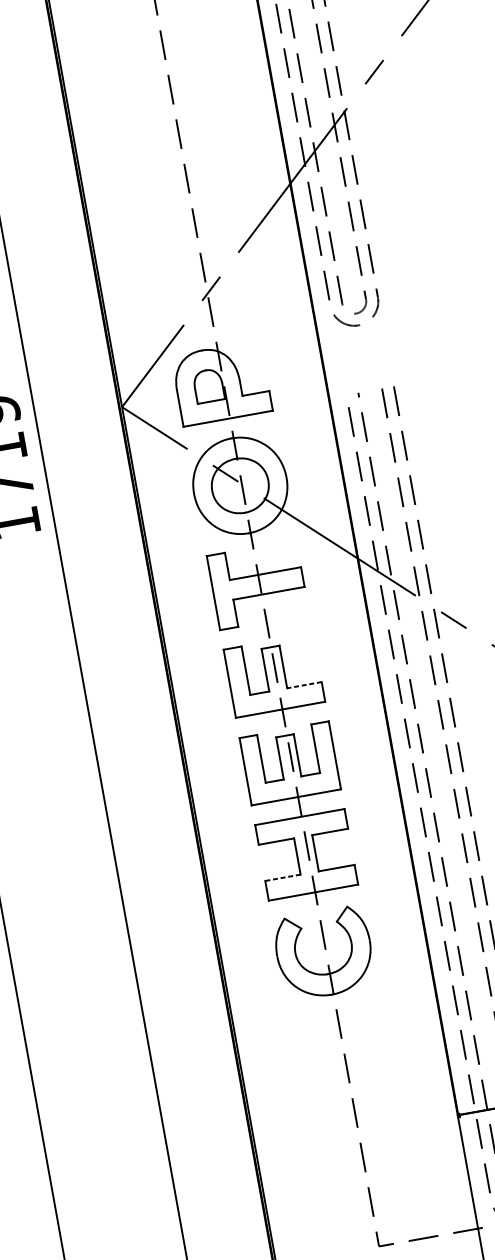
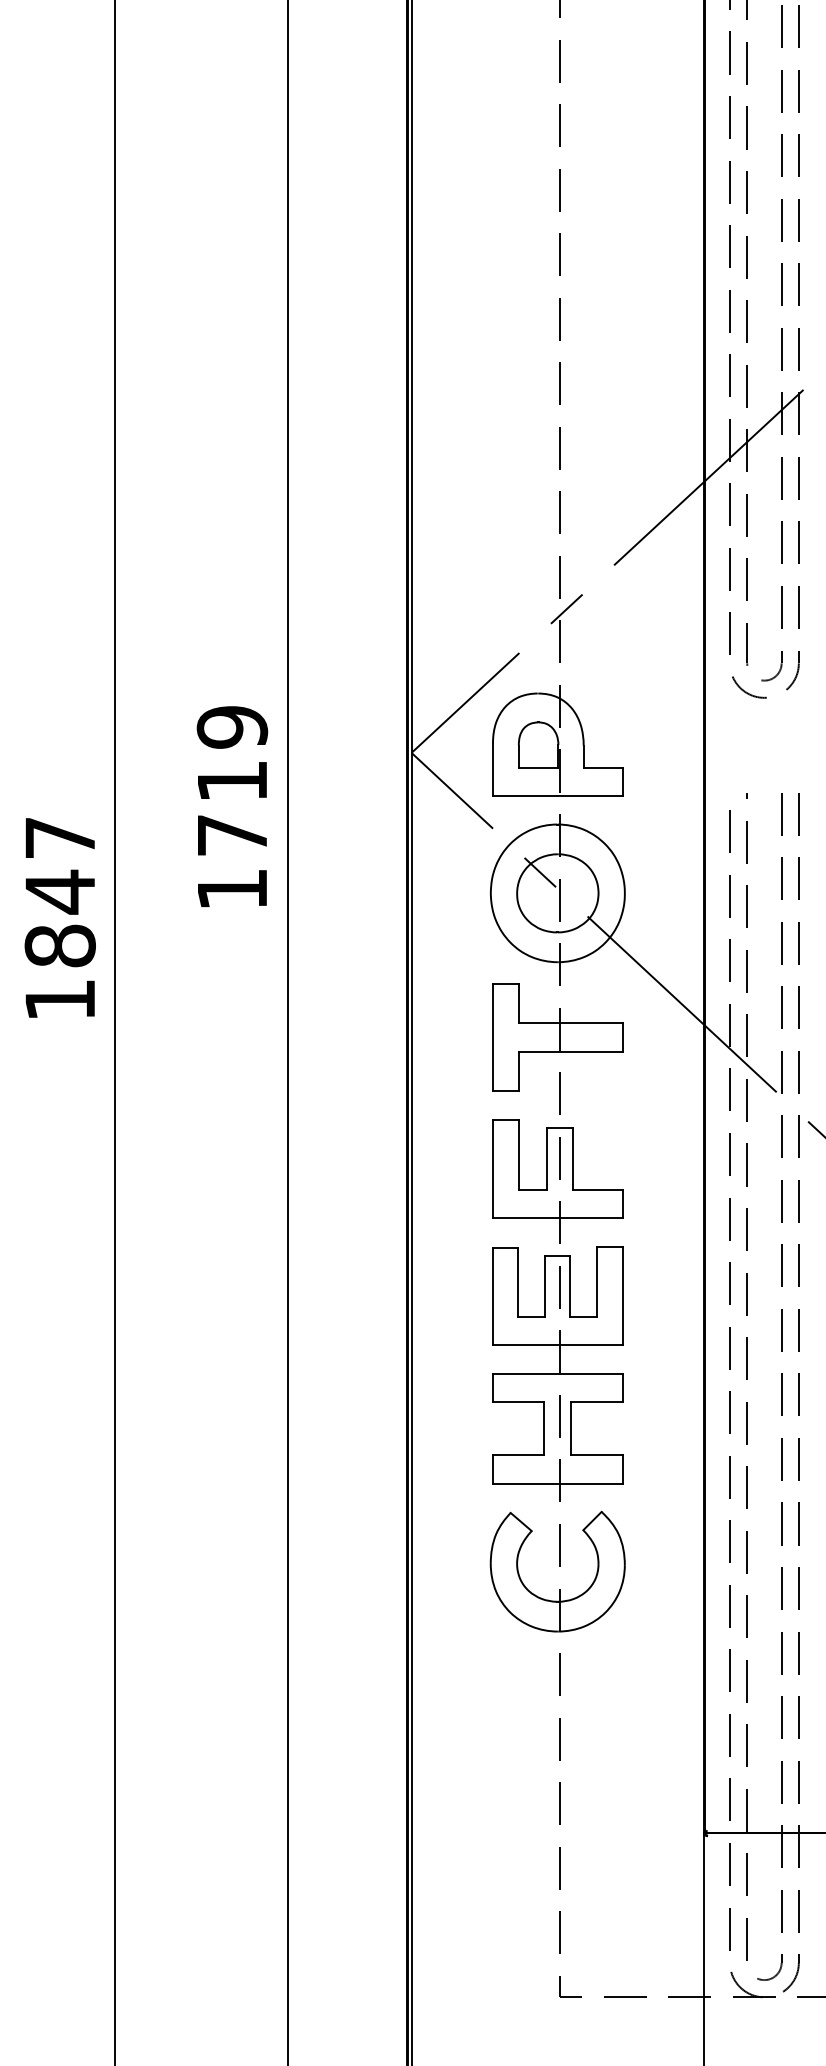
line: (304, 685) -> (597, 1189), dashed -> solid
line: (282, 877) -> (518, 1454), dashed -> solid

